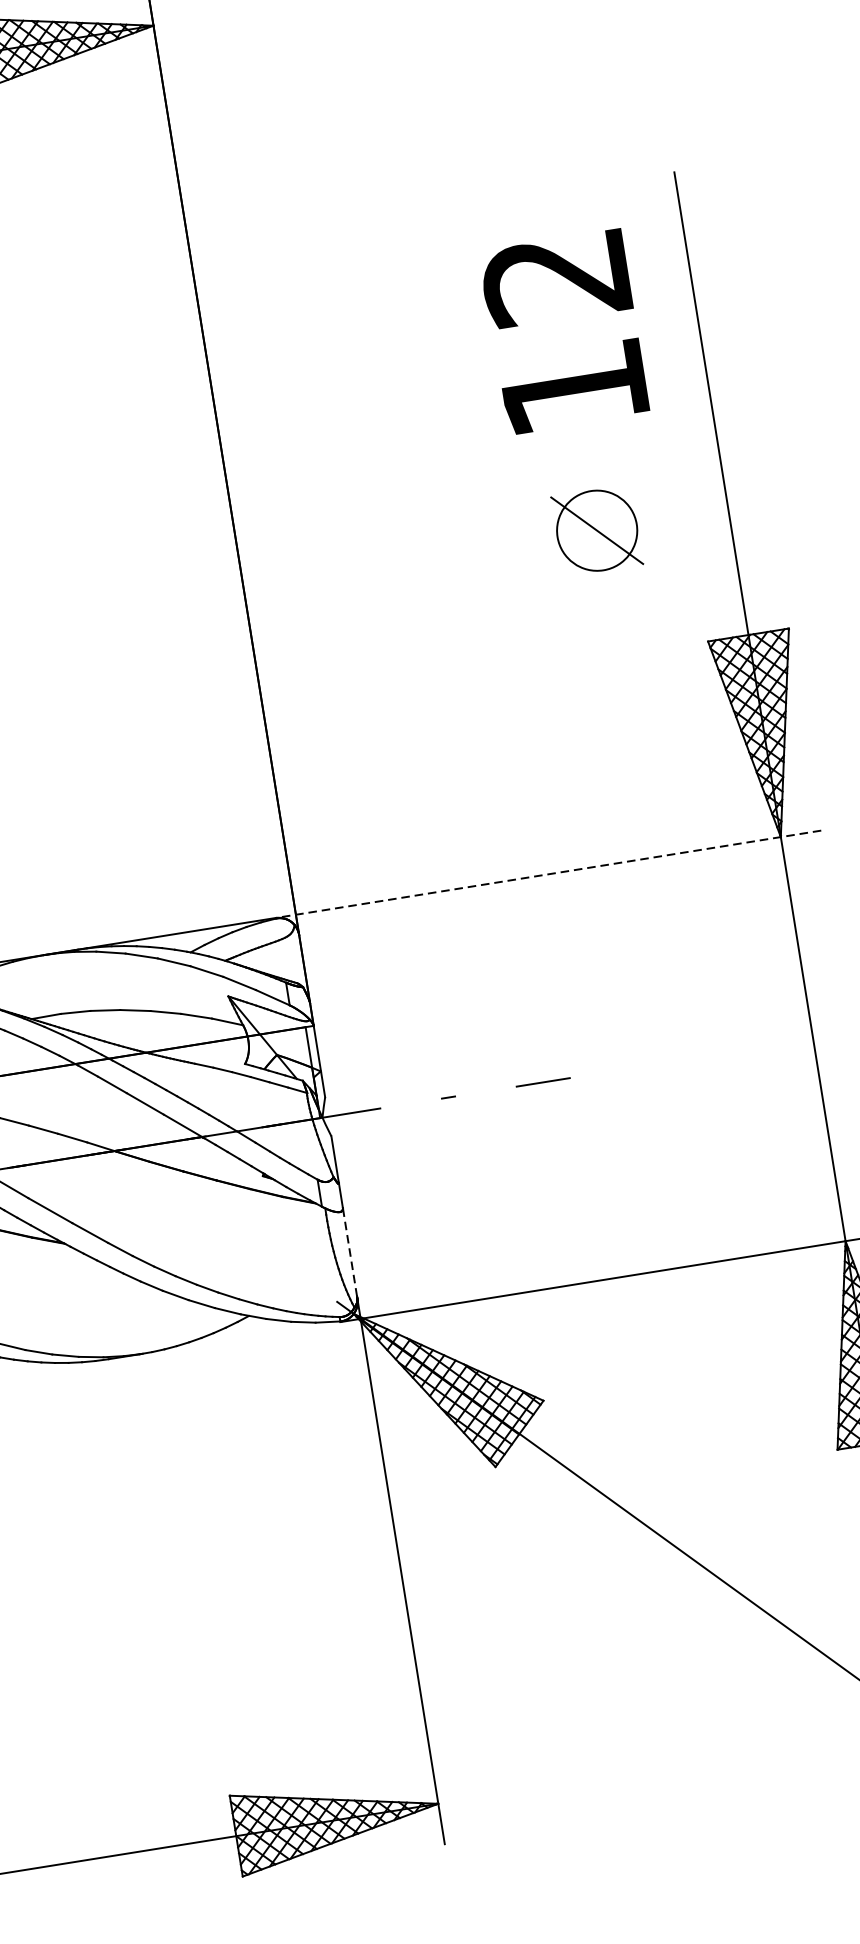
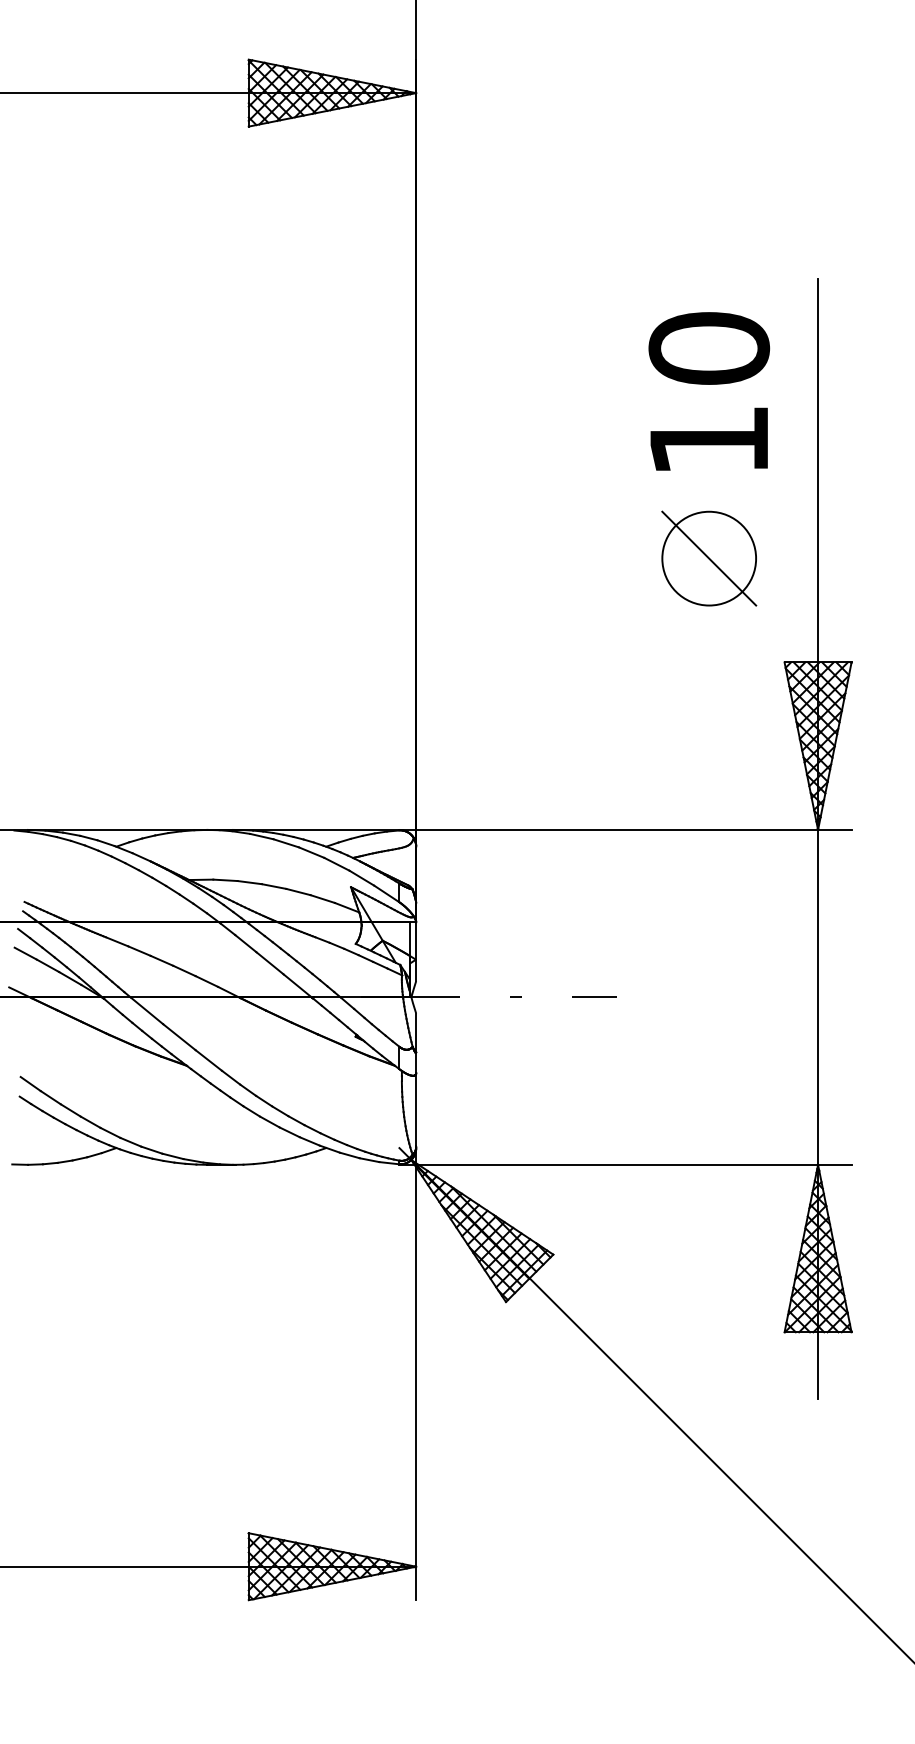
text: (556, 277) -> (709, 348), 12 -> 10
part: (597, 530) -> (709, 558), size x1.43
line: (548, 873) -> (625, 829), dashed -> solid
line: (350, 1252) -> (416, 1109), dashed -> solid

